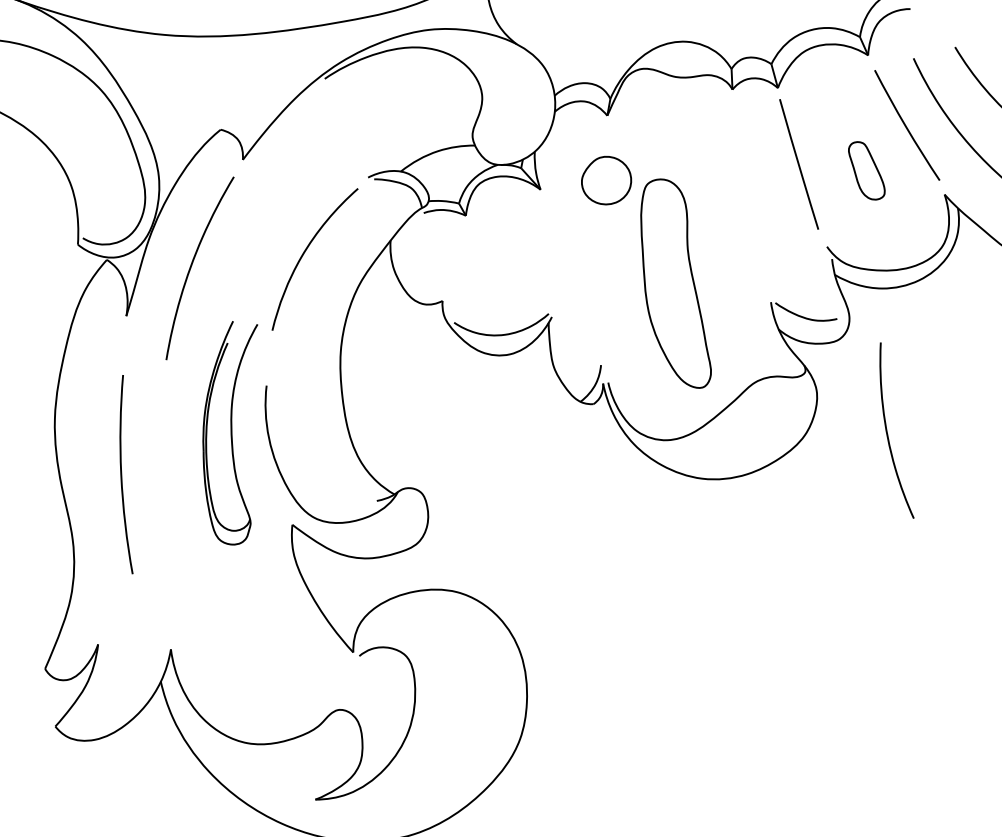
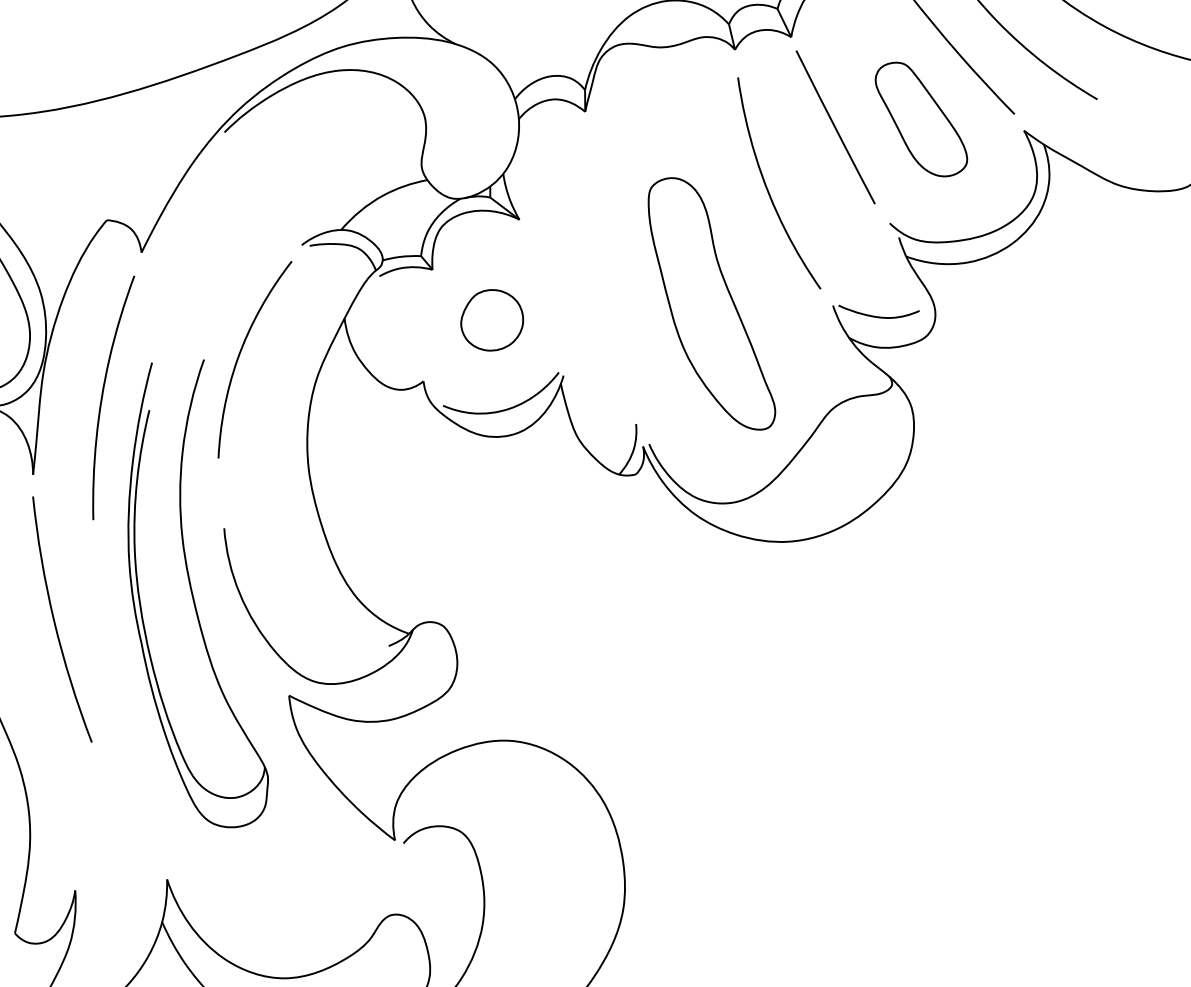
part: (866, 170) -> (921, 119), size x1.67
part: (606, 180) -> (491, 320), moved
part: (230, 432) -> (190, 595), size x1.67
curve: (888, 434) -> (769, 190), moved
curve: (122, 474) -> (55, 620), moved

